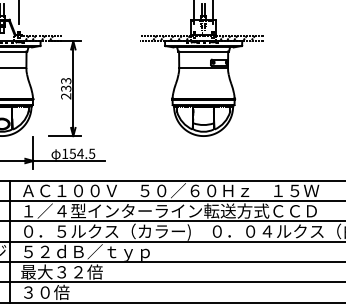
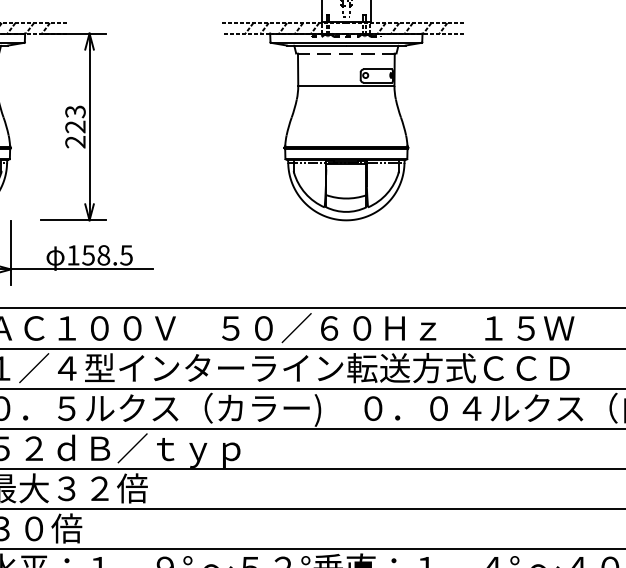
line: (203, 51) -> (346, 53), solid -> dashed
text: (66, 88) -> (76, 126), 233 -> 223
text: (80, 153) -> (103, 254), 154.5 -> 158.5

